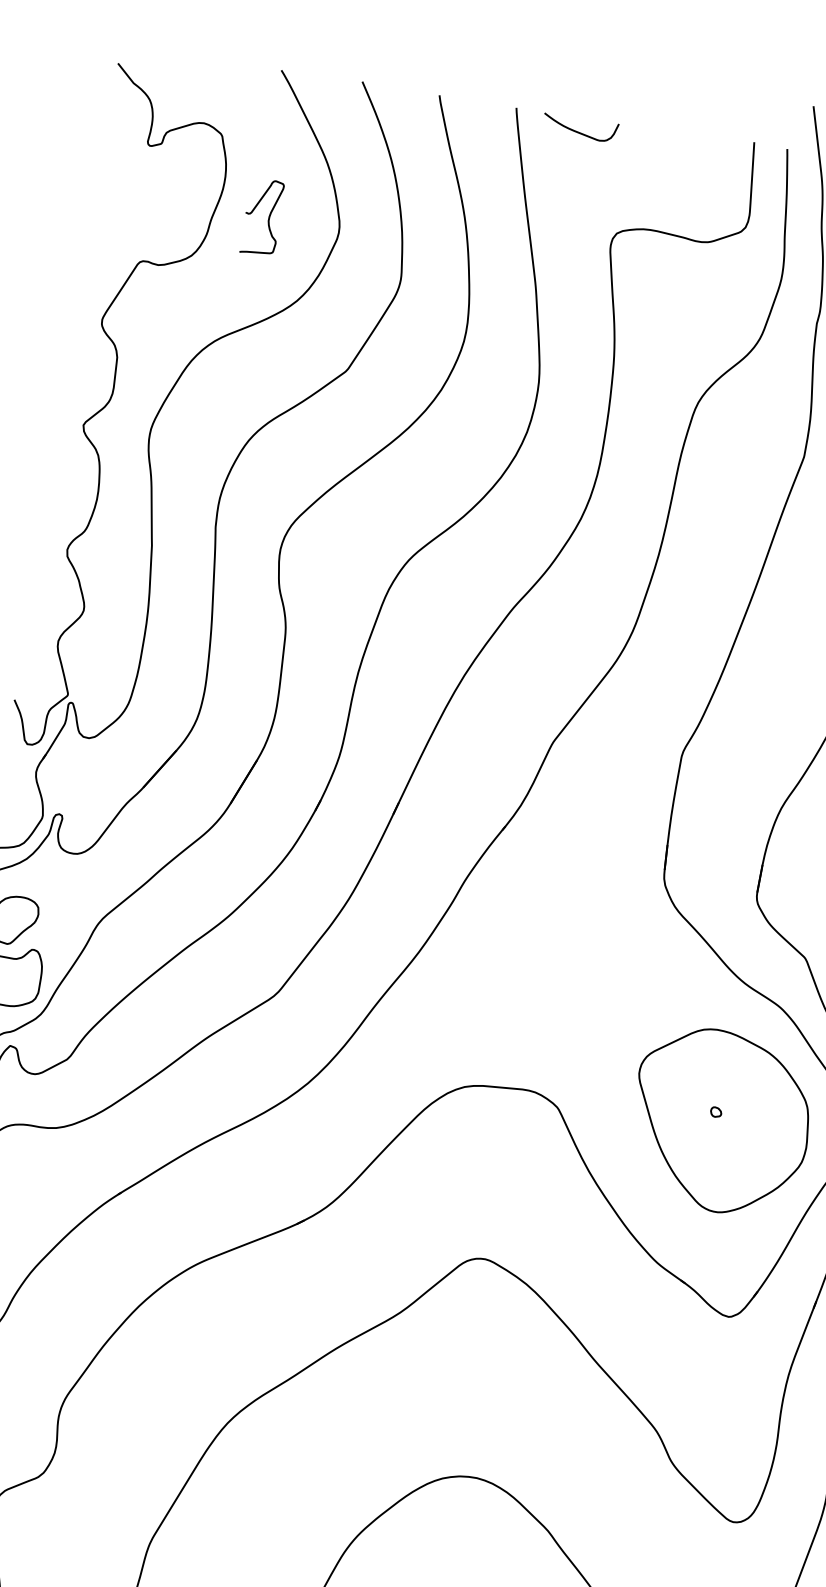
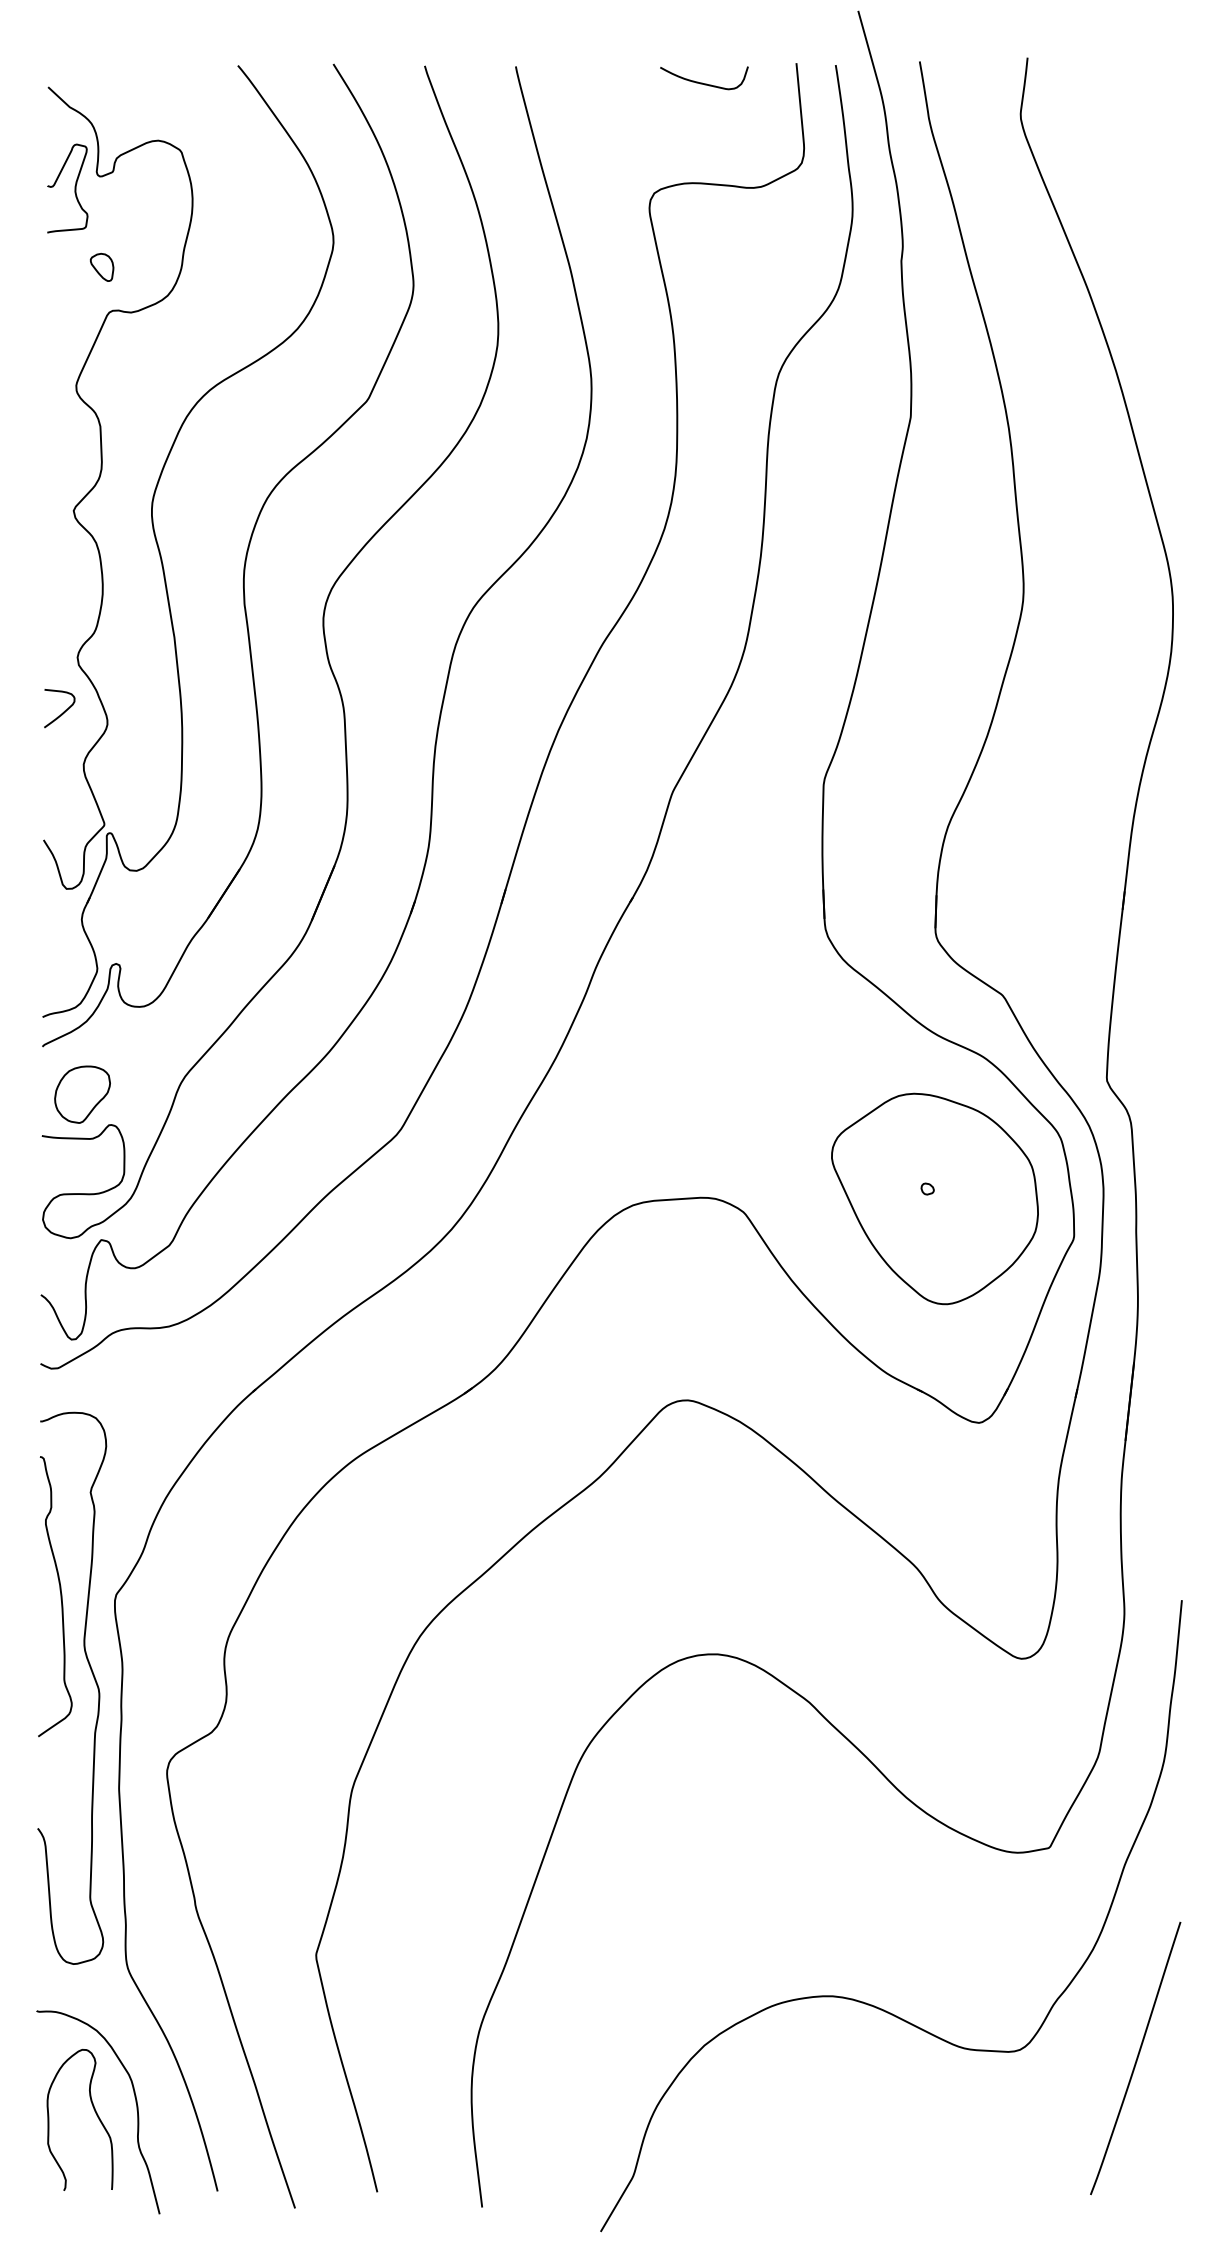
curve: (578, 131) -> (702, 82), moved
curve: (268, 218) -> (74, 188), moved
part: (139, 223) -> (101, 267), added
curve: (48, 593) -> (63, 711), added

